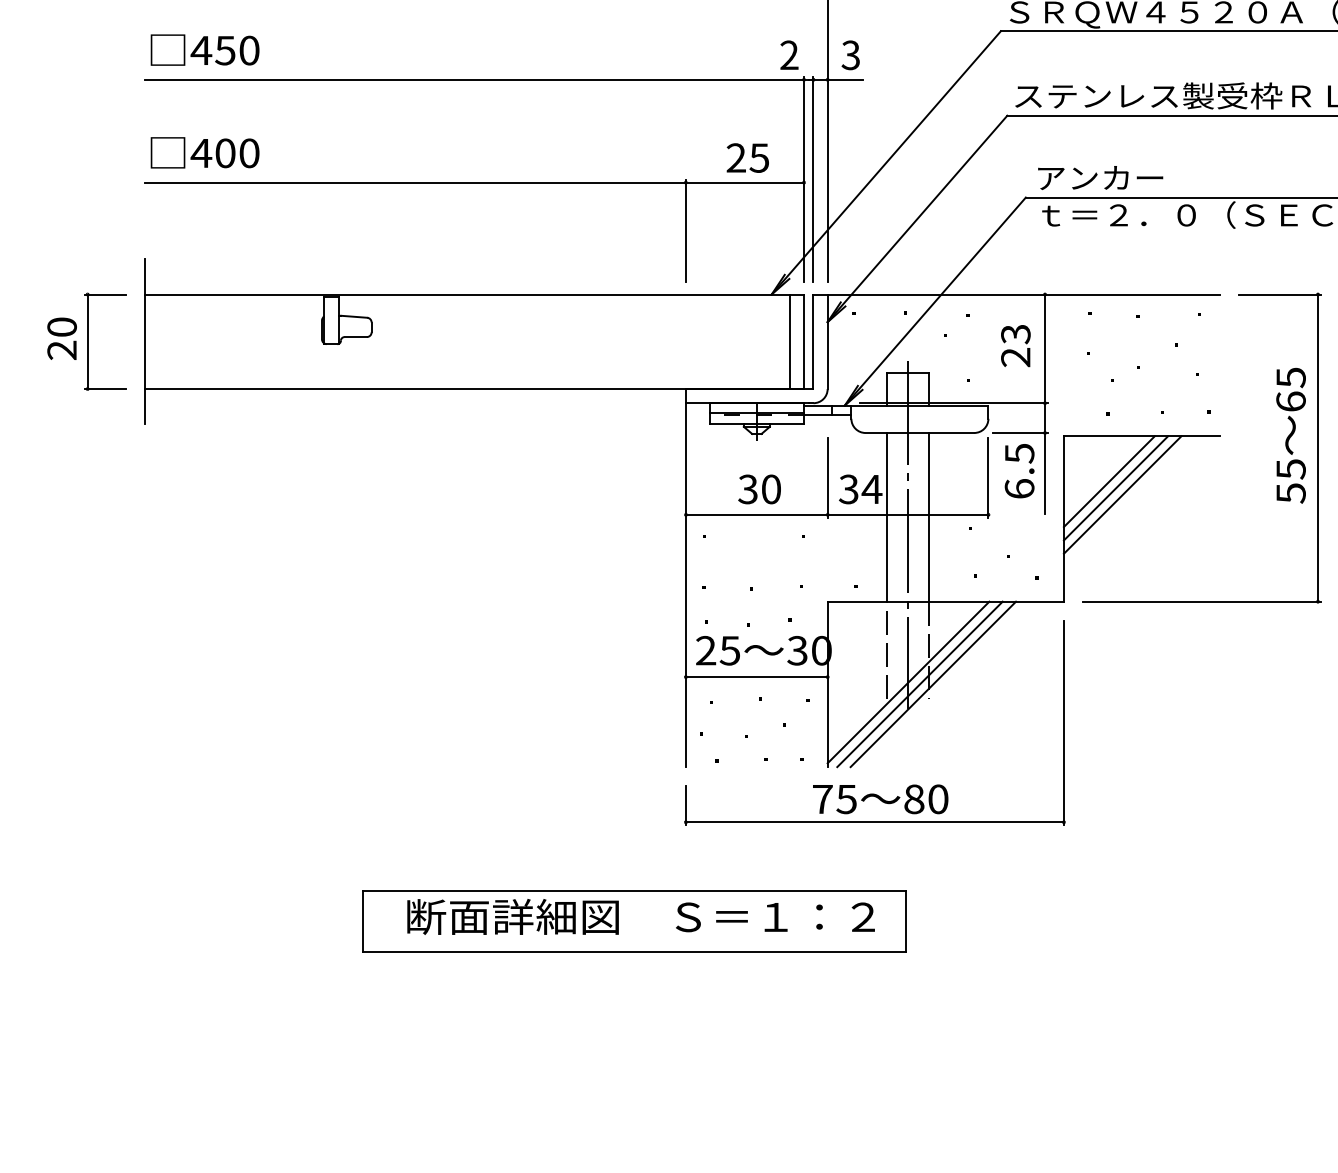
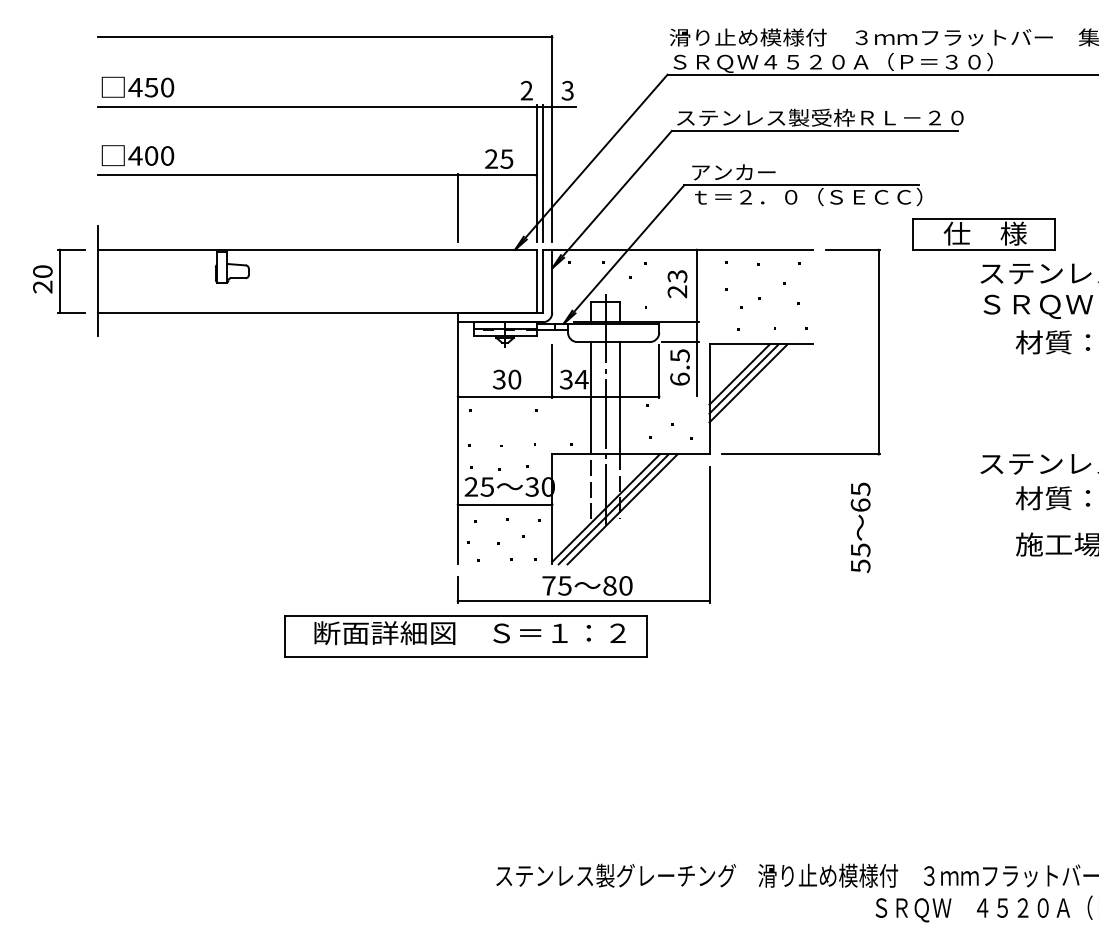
line: (790, 340) -> (527, 280), removed
text: (1290, 435) -> (860, 527), moved
part: (634, 921) -> (465, 636), moved

